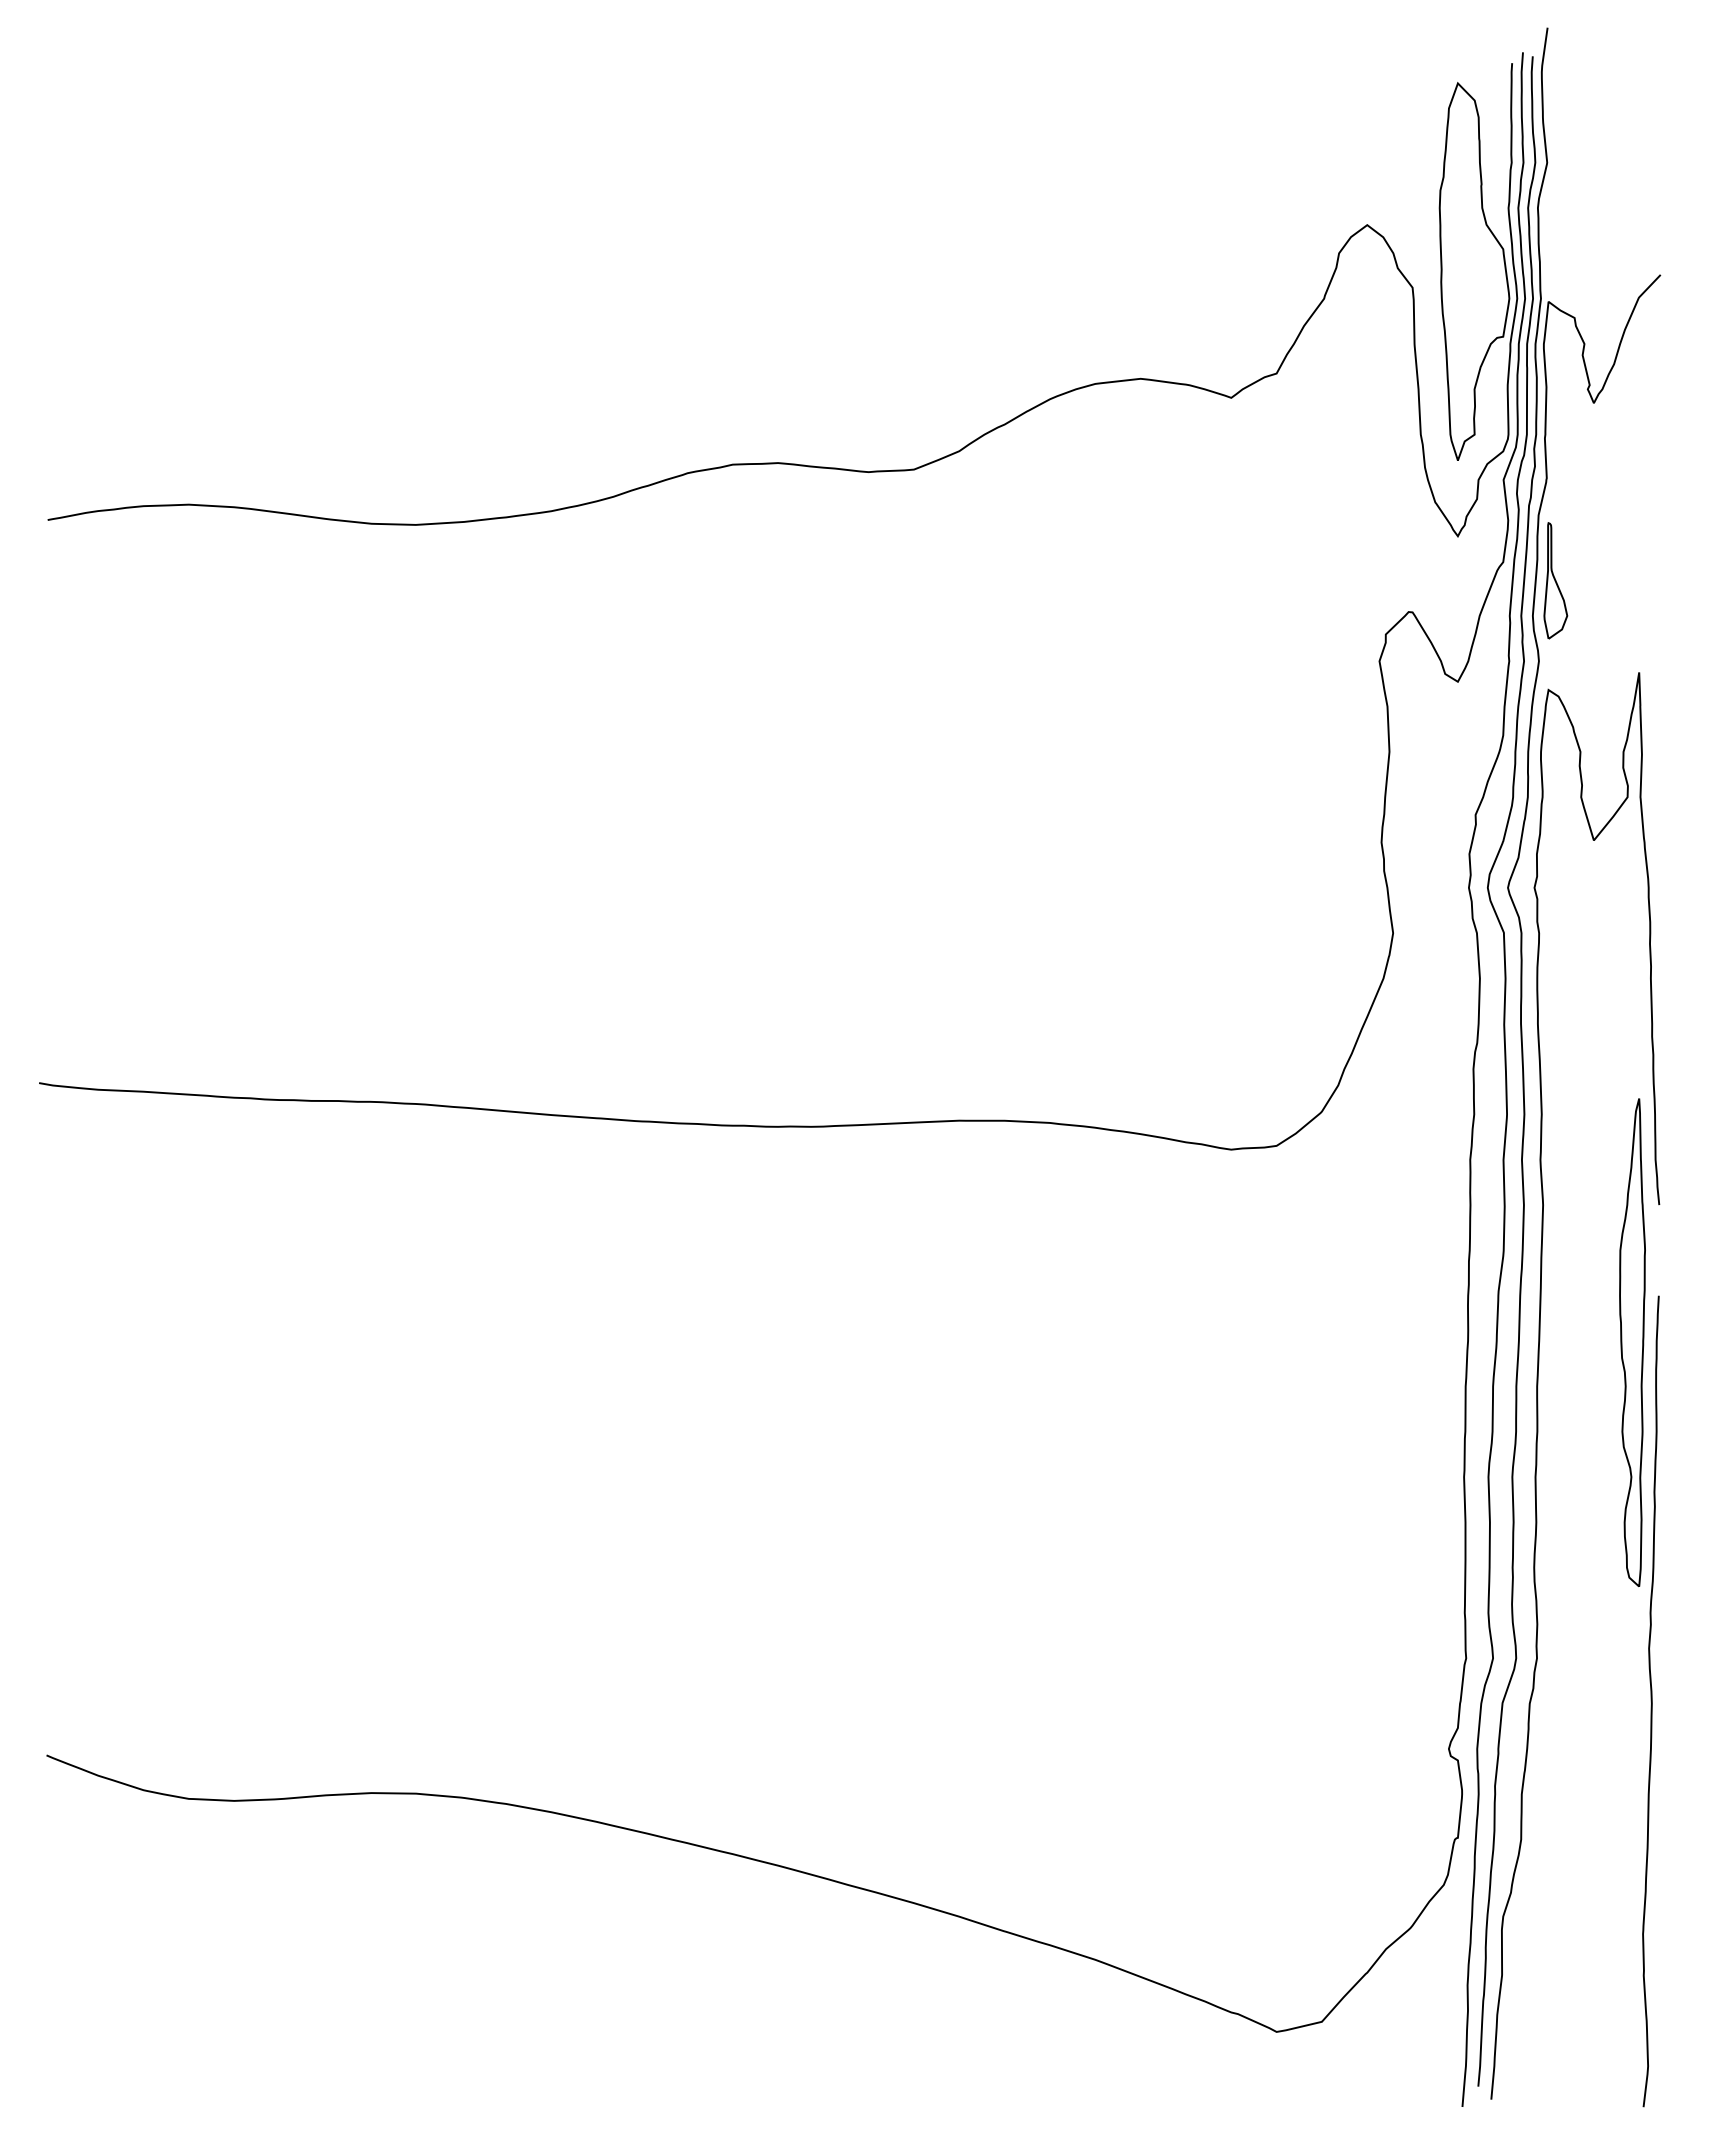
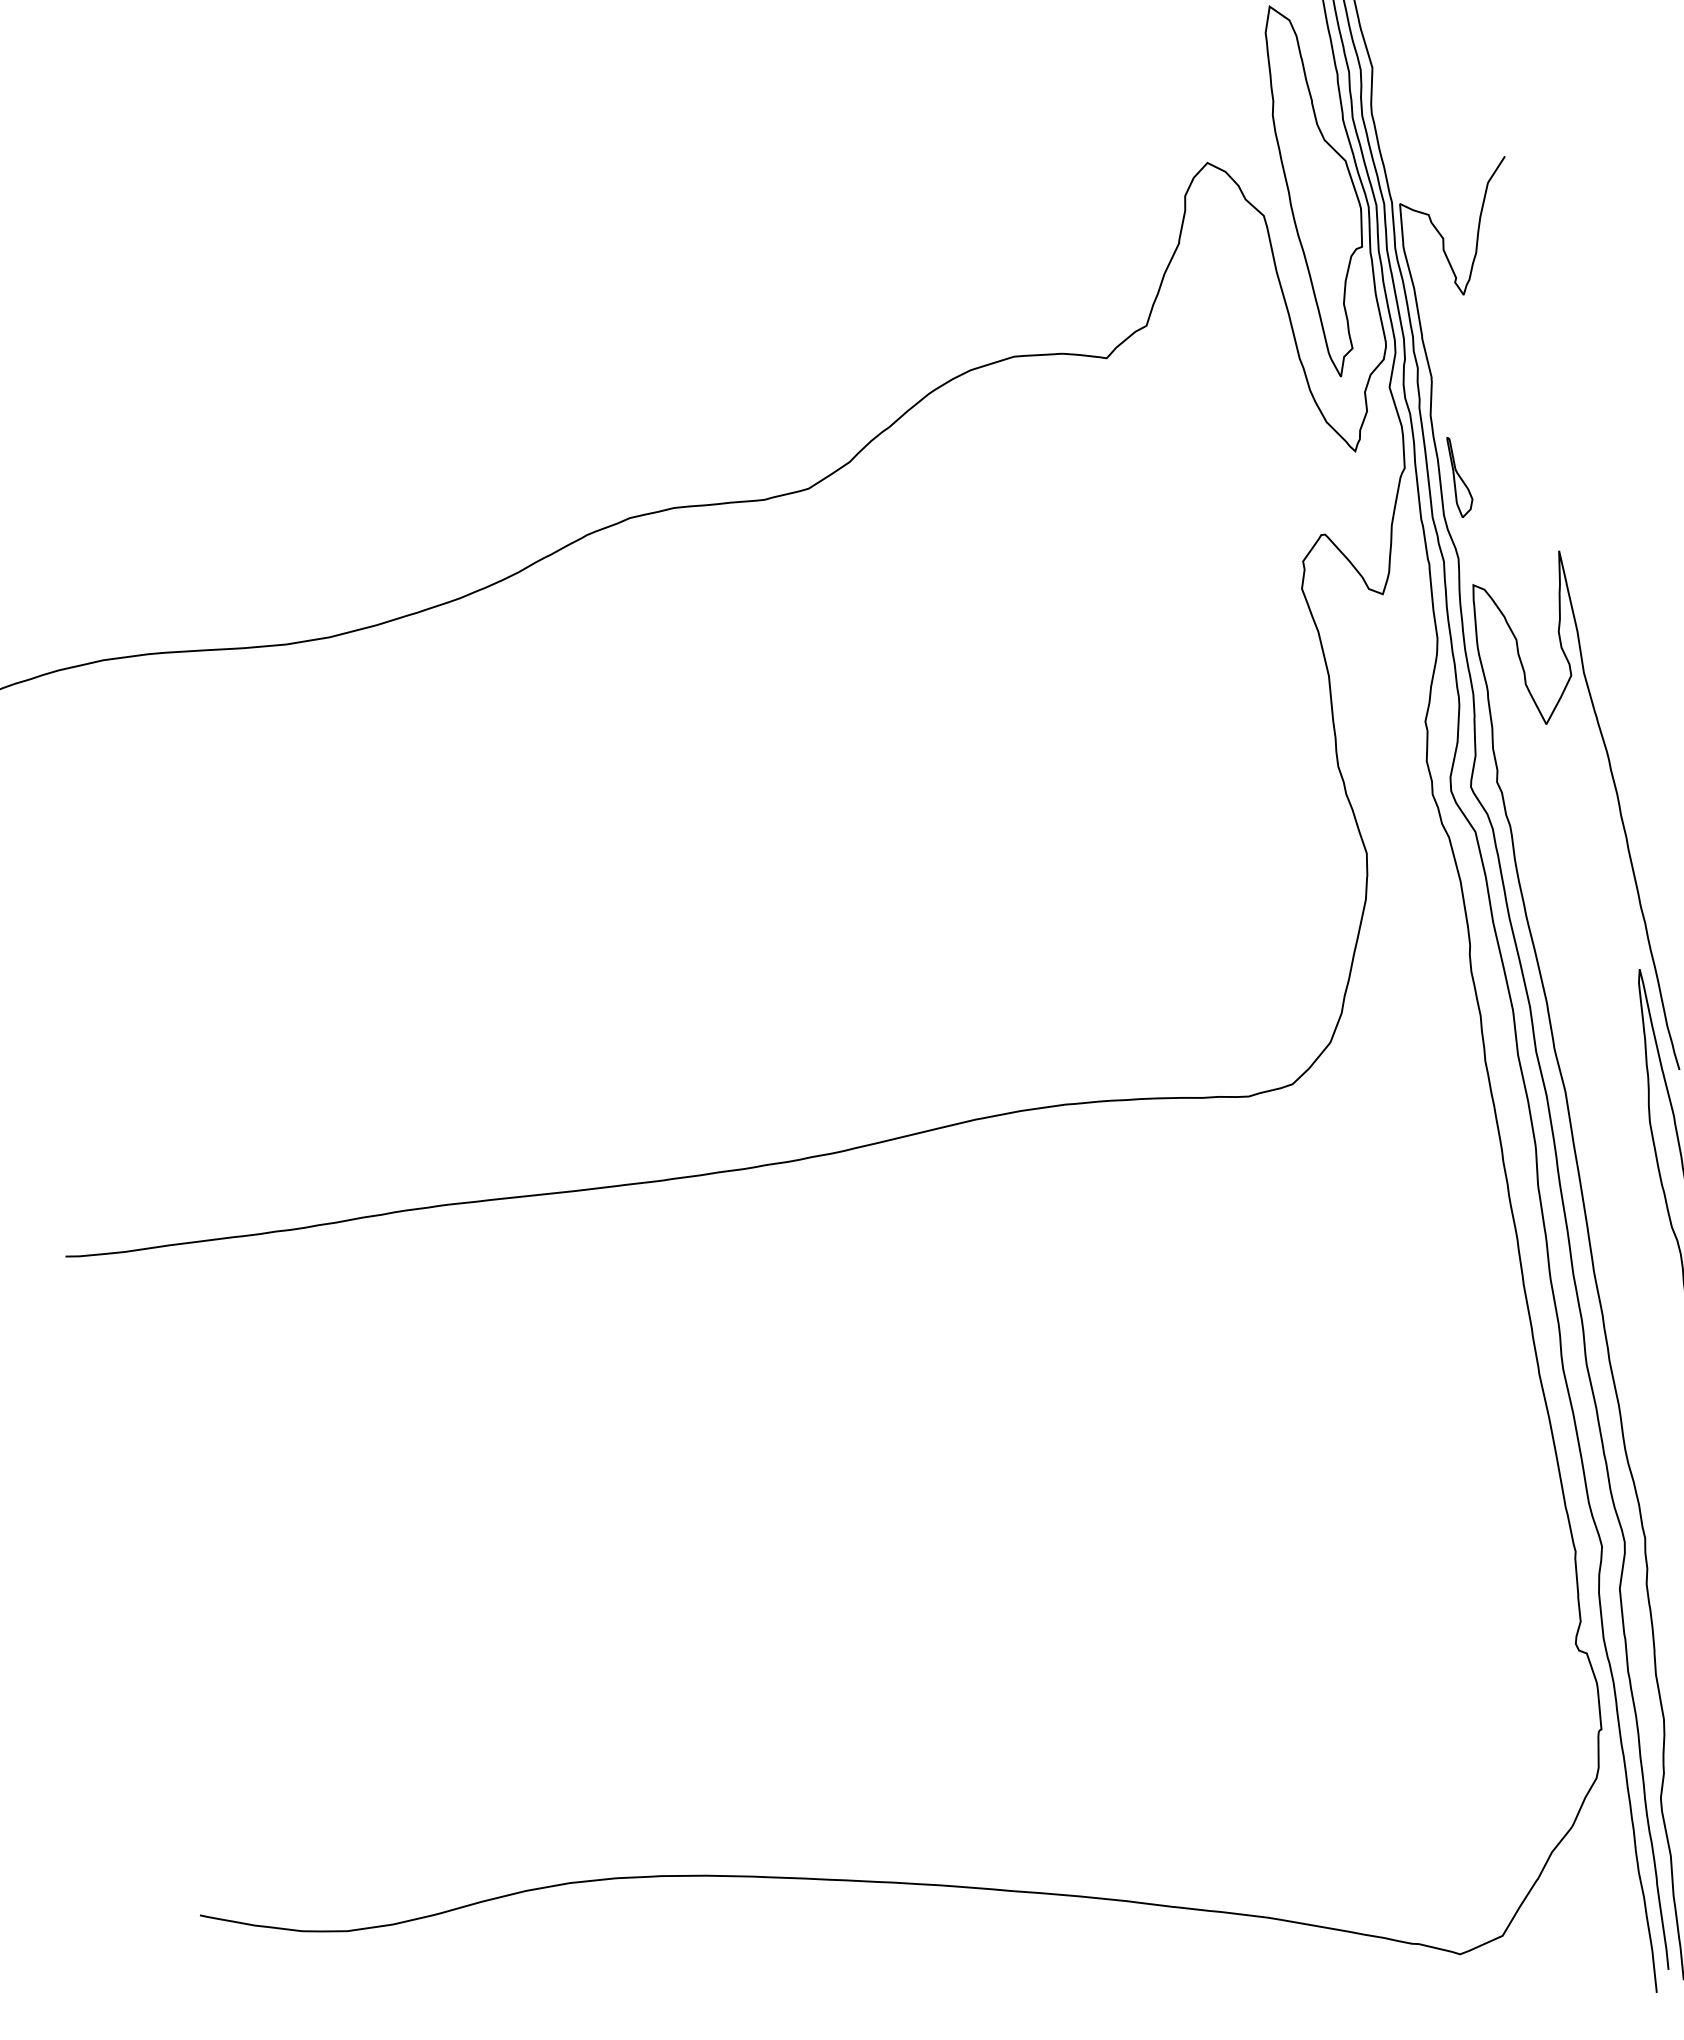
part: (1555, 580) -> (1459, 476), size x0.7

